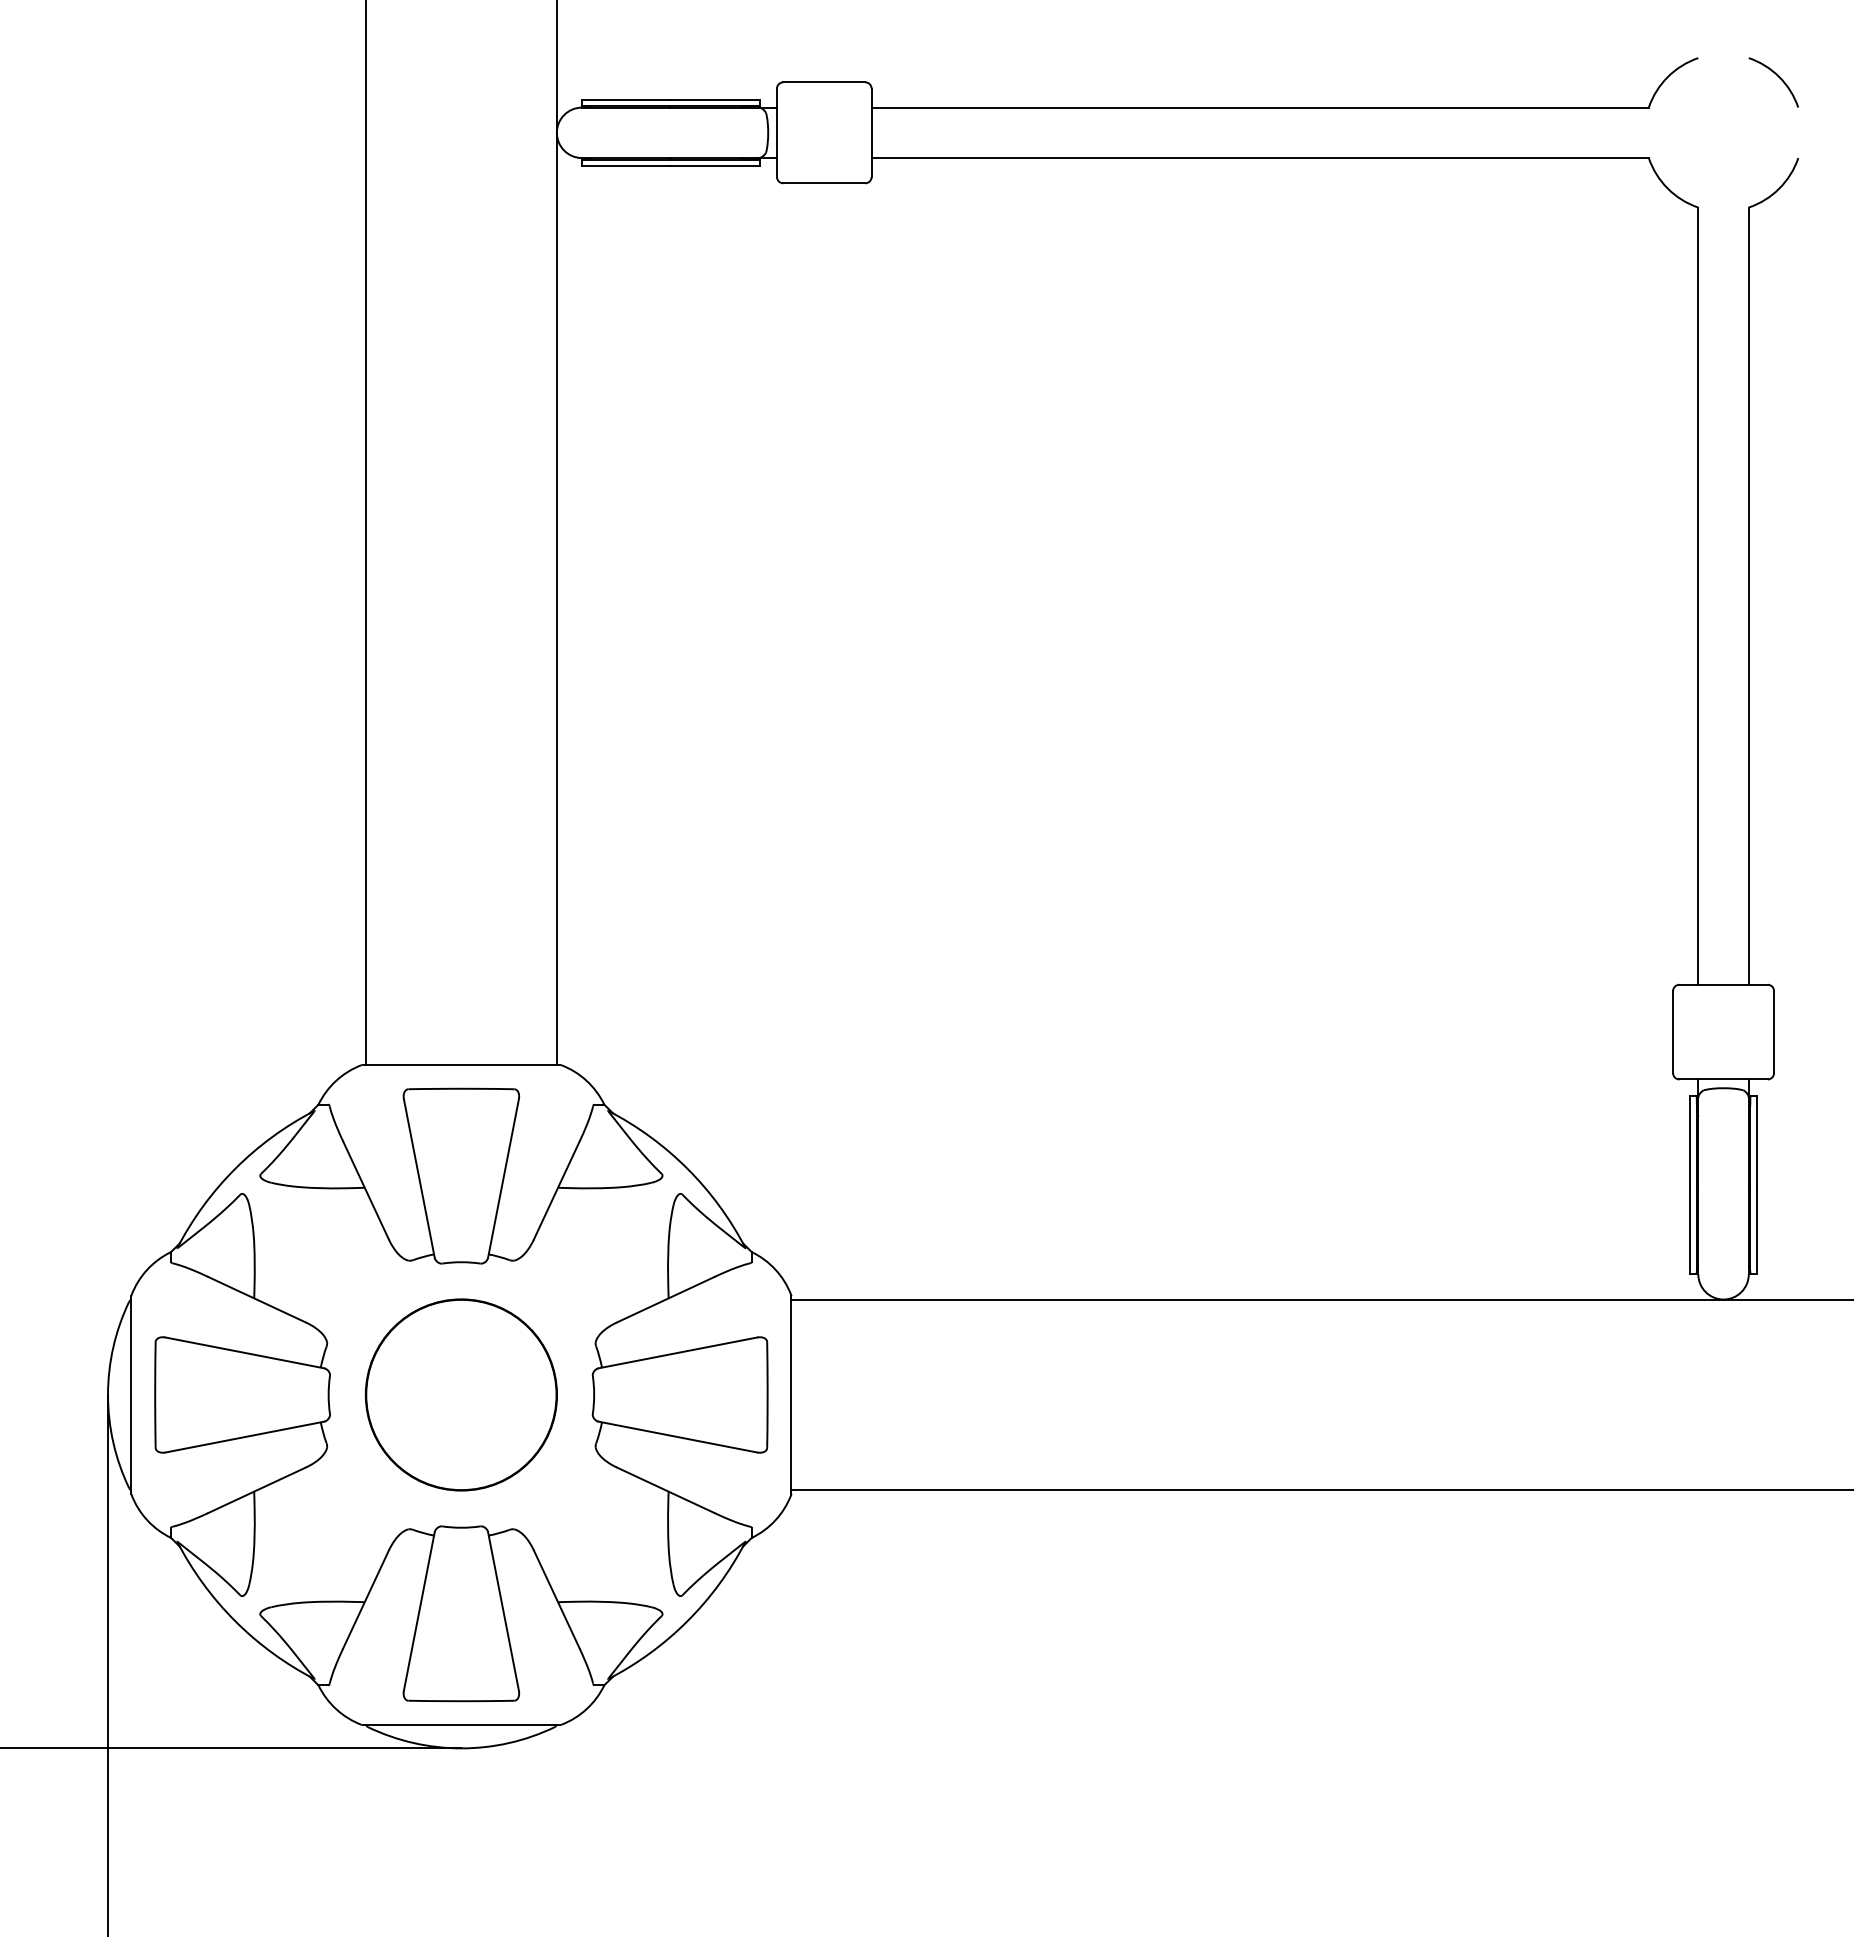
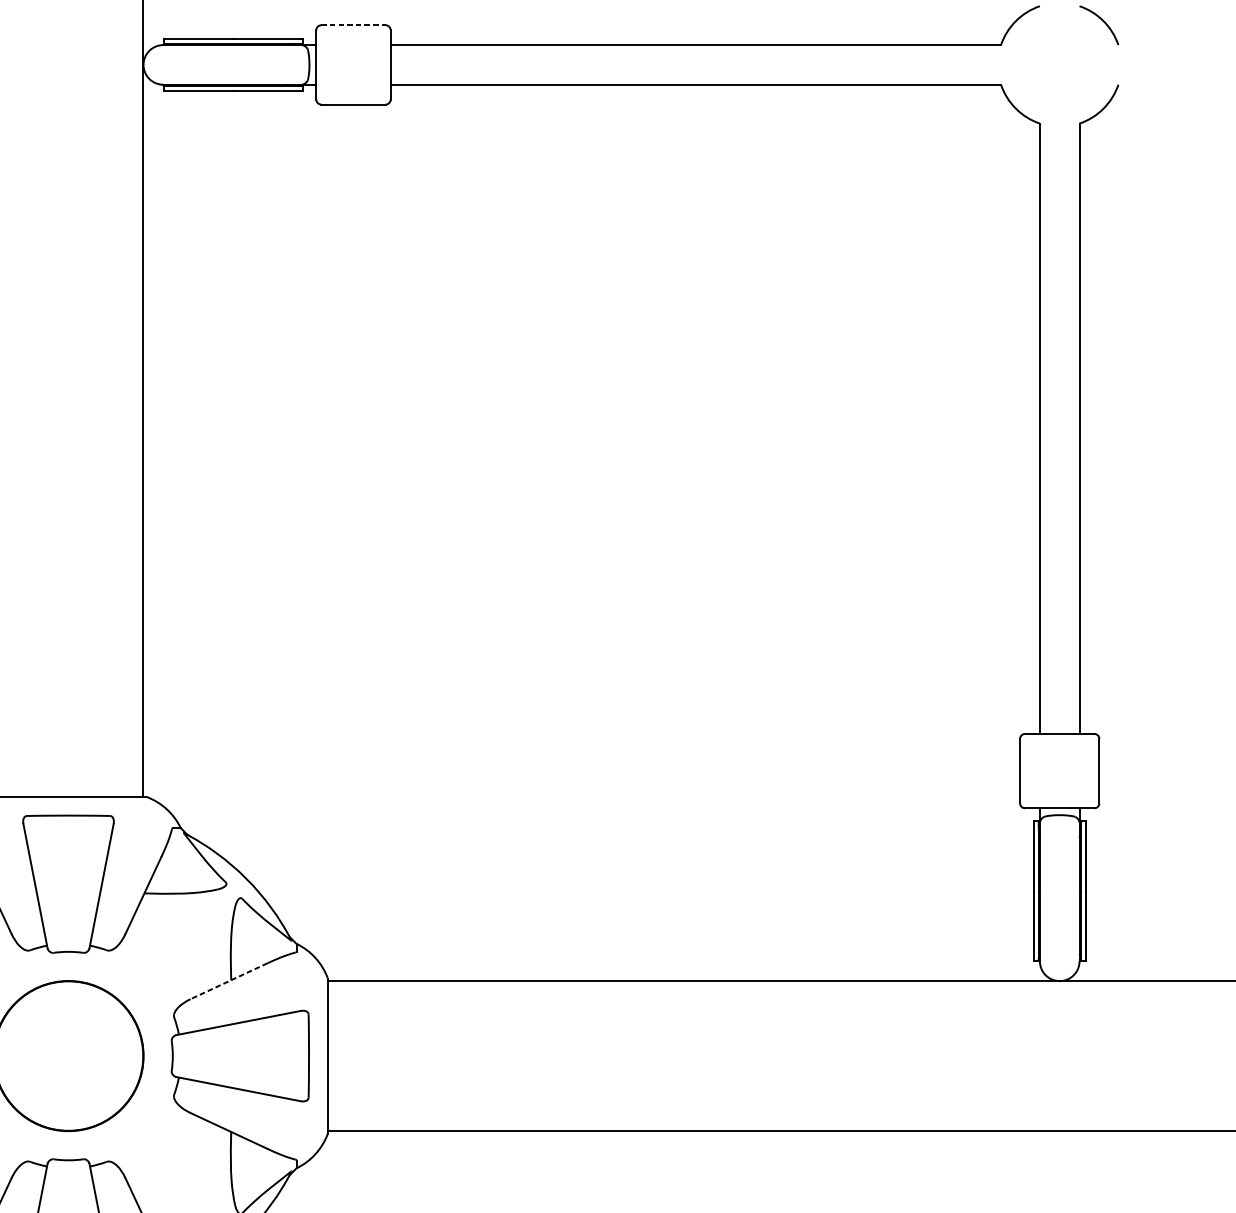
line: (824, 82) -> (353, 25), solid -> dashed
line: (665, 1299) -> (228, 981), solid -> dashed

